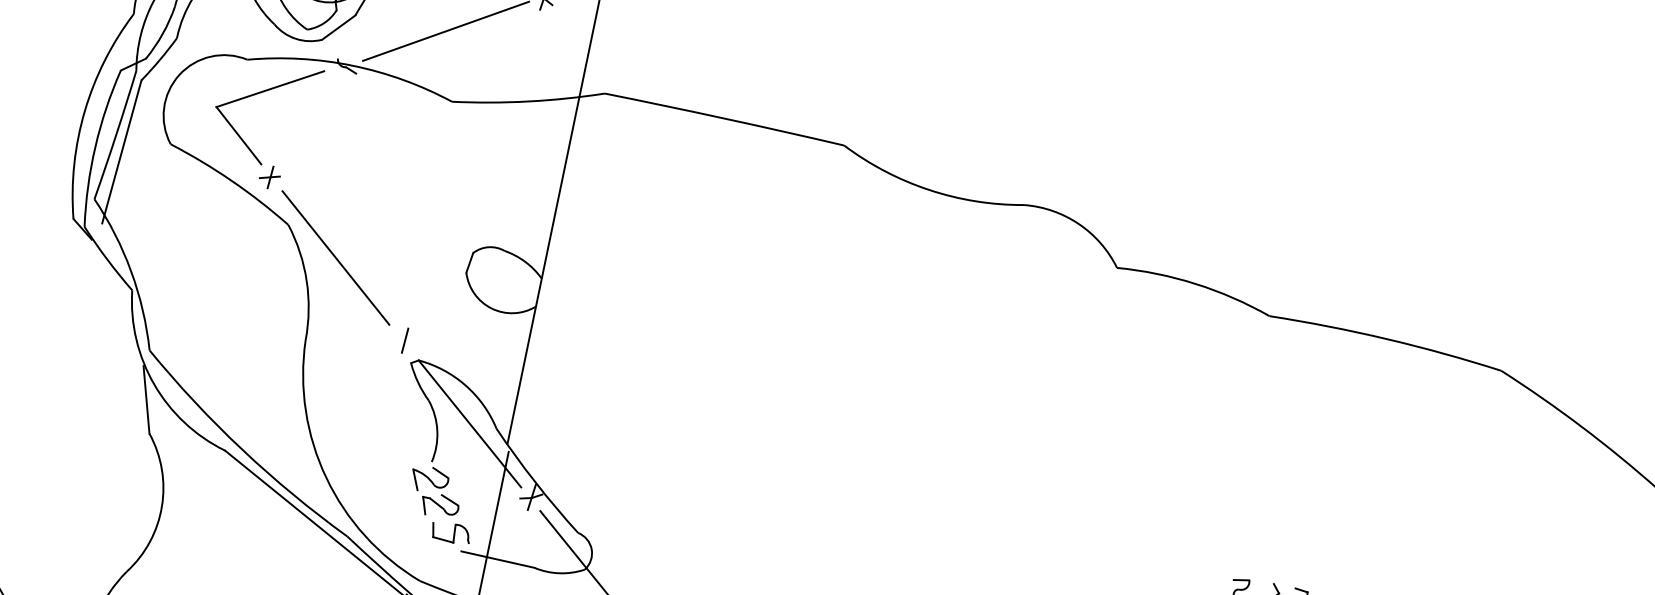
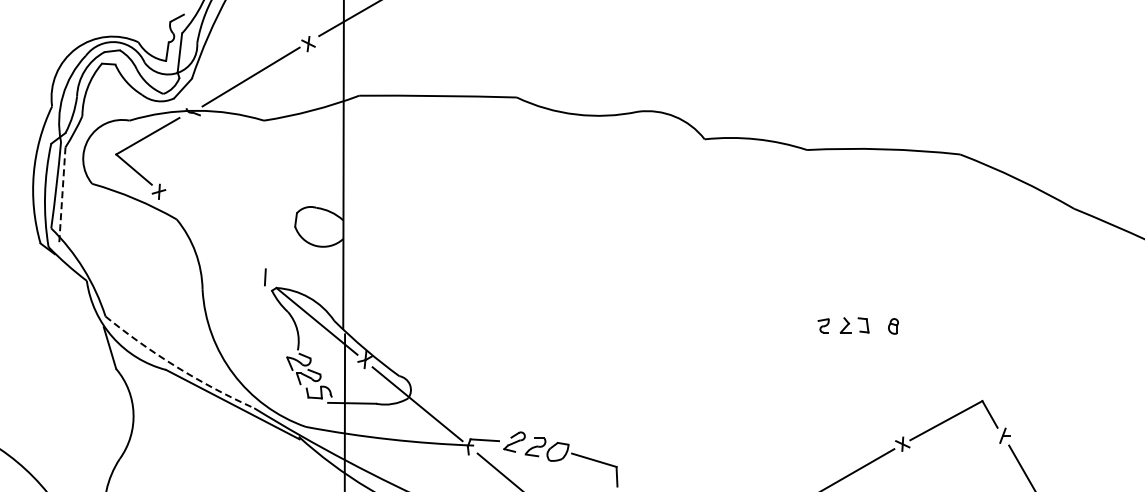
line: (122, 151) -> (62, 194), solid -> dashed
line: (334, 258) -> (210, 234), removed
arc: (241, 450) -> (176, 367), solid -> dashed

